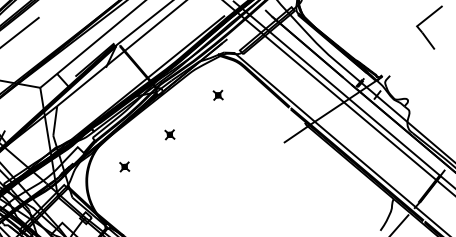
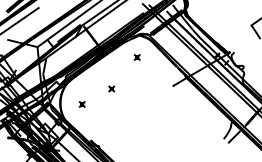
part: (169, 133) -> (111, 88), moved
part: (123, 167) -> (81, 104), moved

